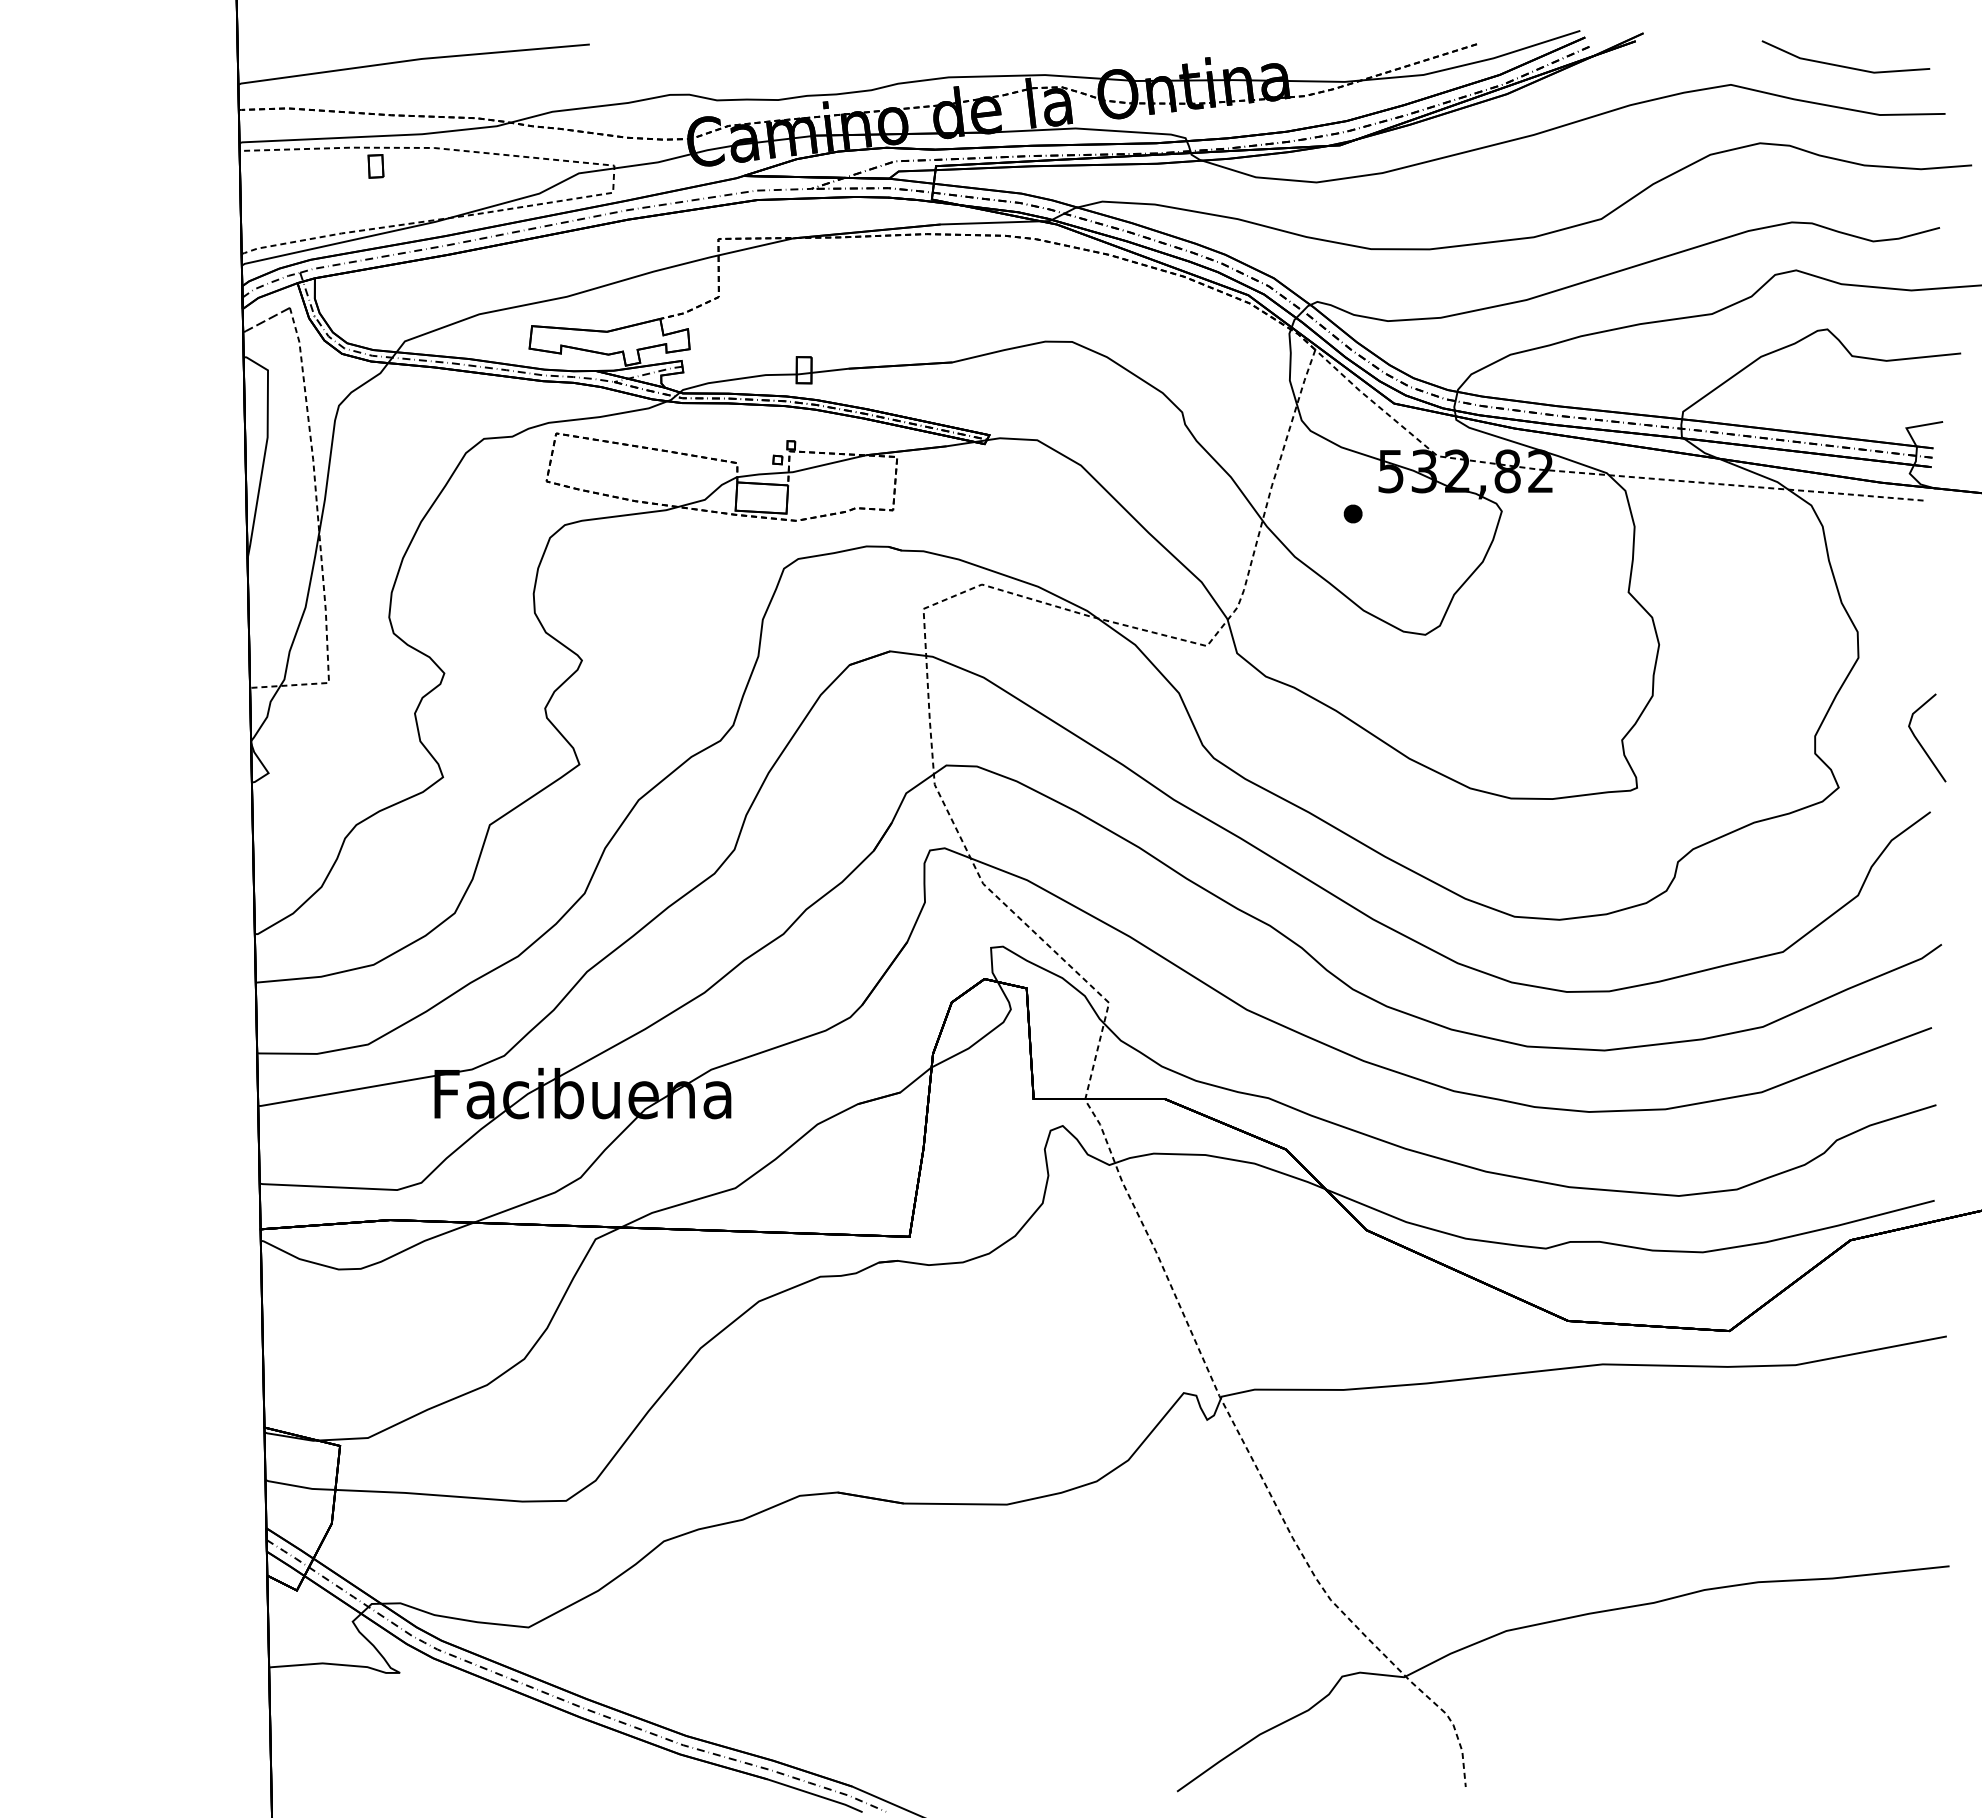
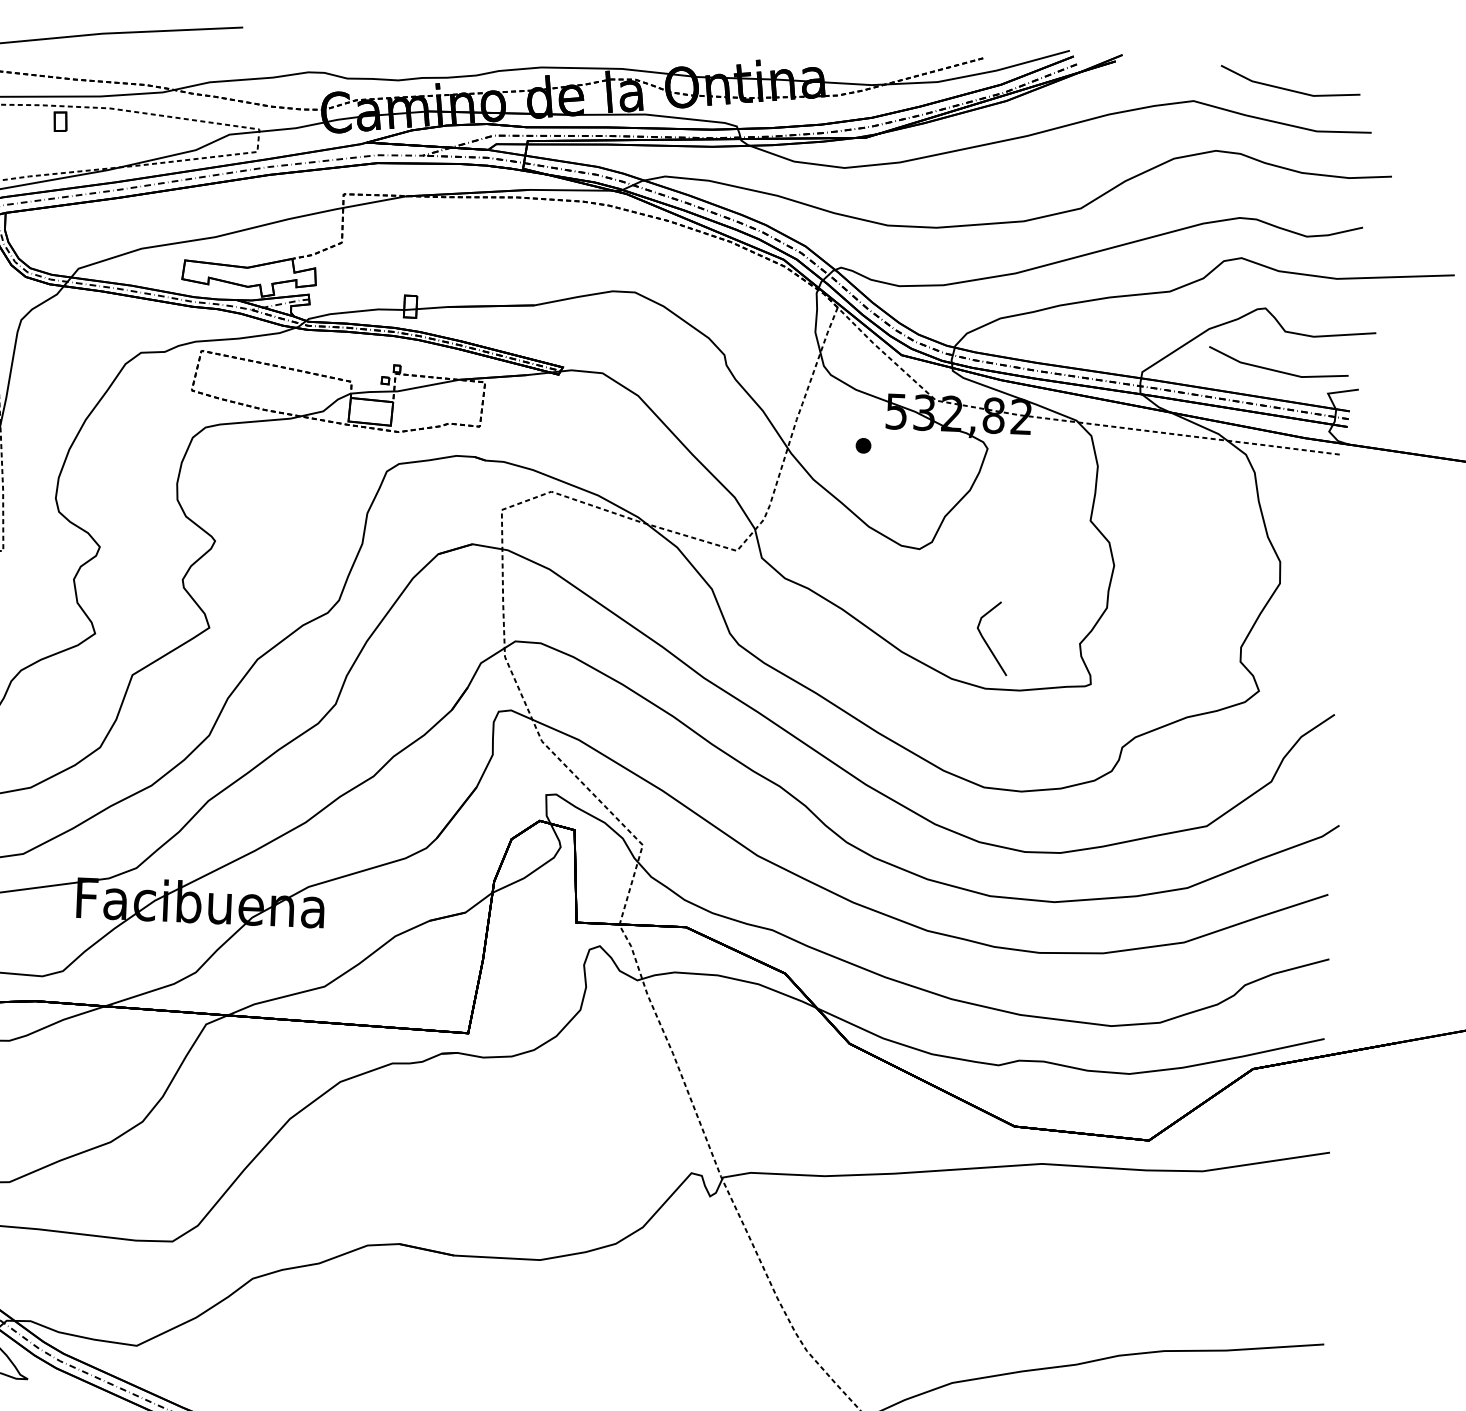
line: (1843, 402) -> (1276, 369), added
line: (1920, 742) -> (986, 641), moved

